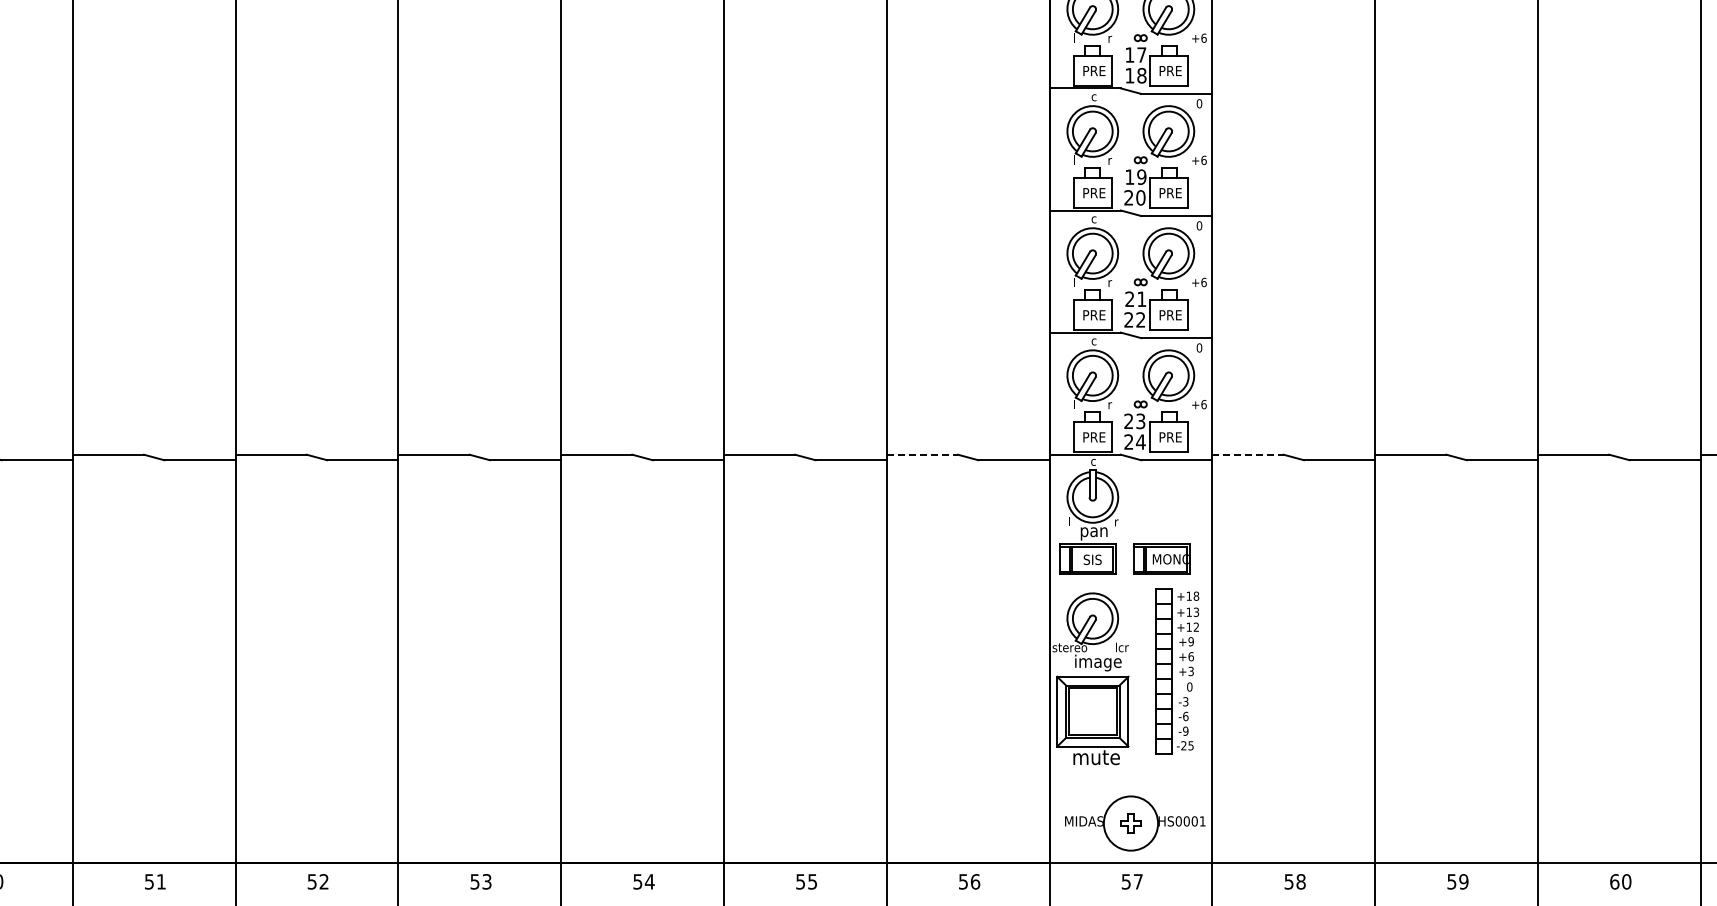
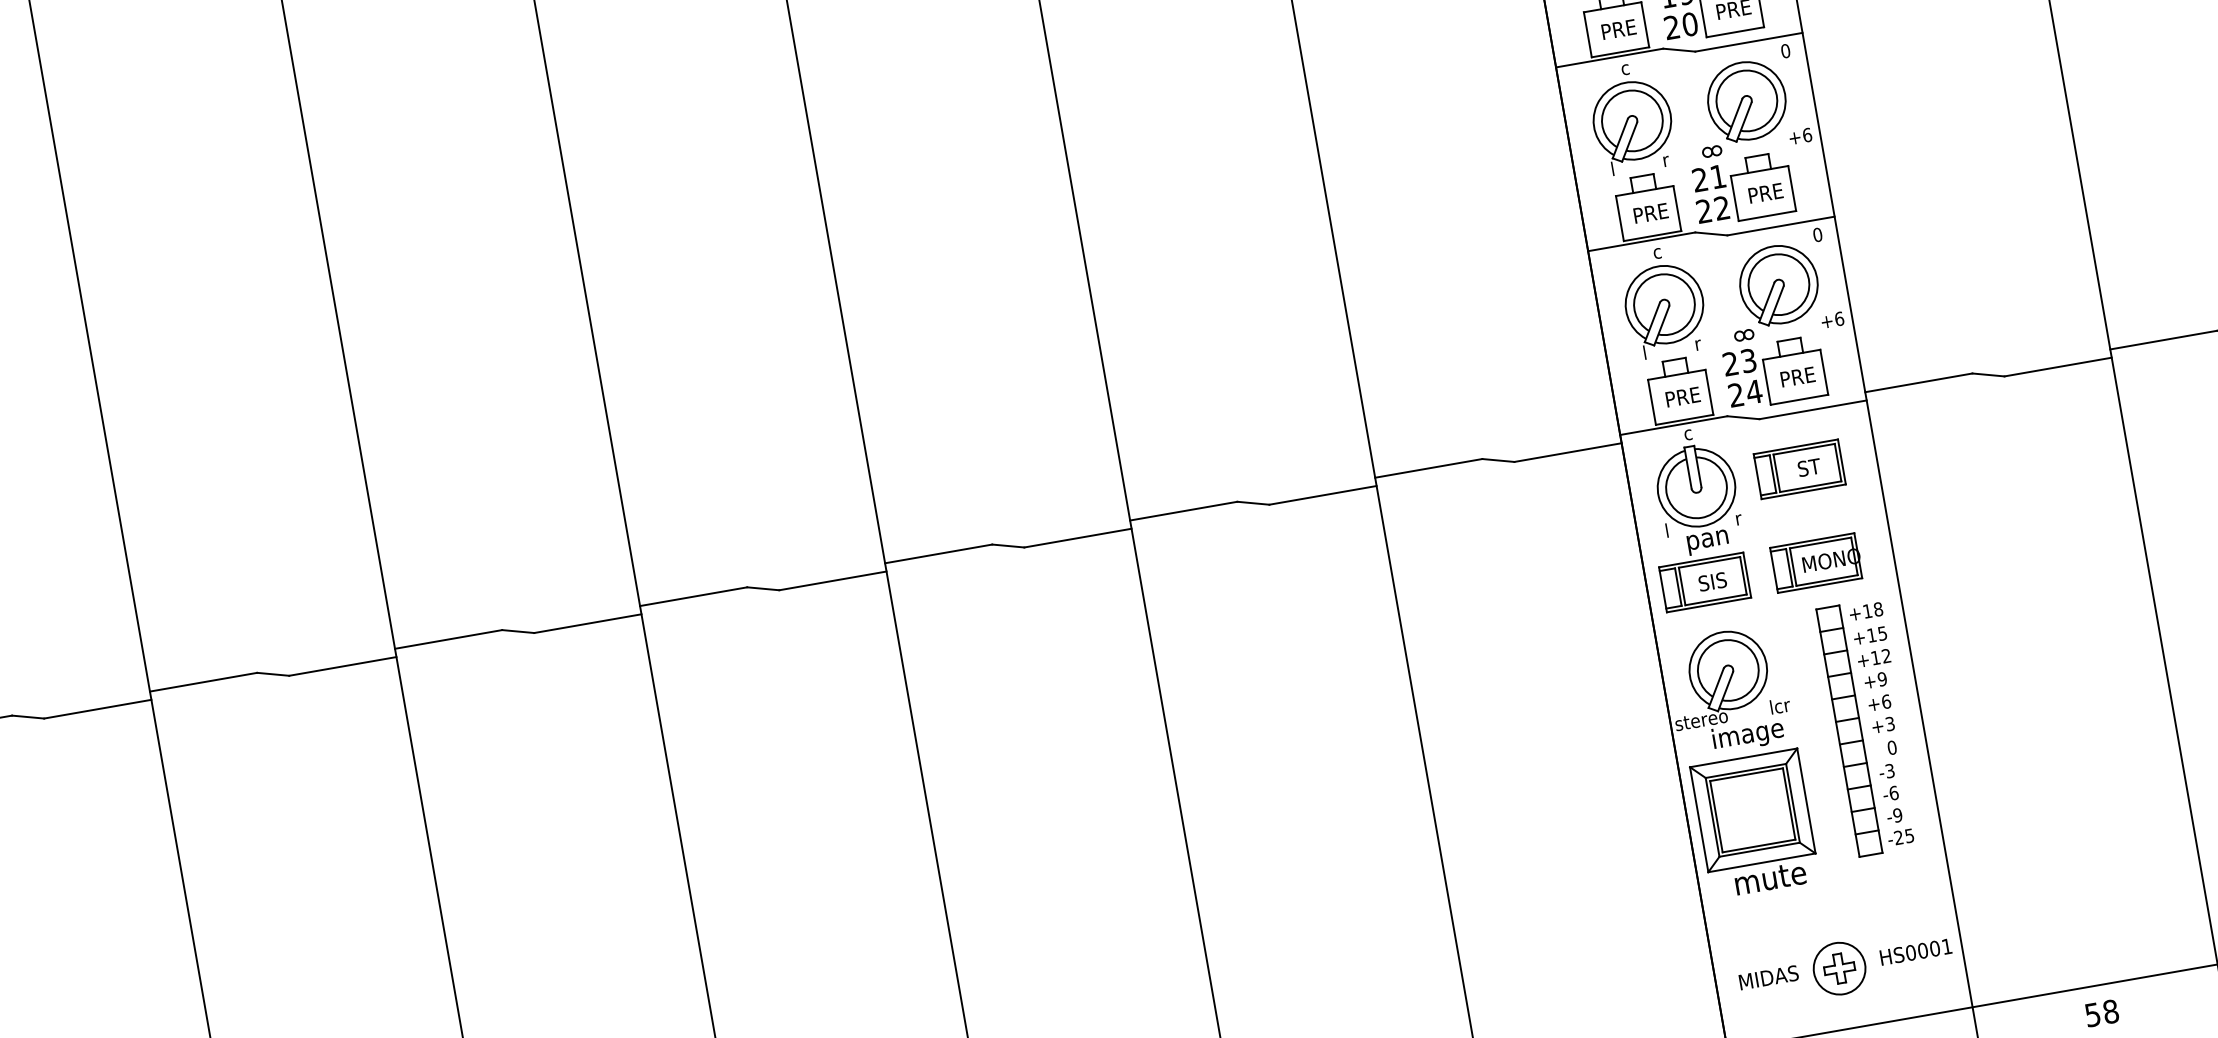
line: (922, 454) -> (1428, 468), dashed -> solid
line: (1248, 454) -> (1919, 382), dashed -> solid
part: (1161, 496) -> (1799, 468), added
text: (1196, 611) -> (1882, 632), +13 -> +15
circle: (1130, 823) -> (1838, 968), size x0.62

